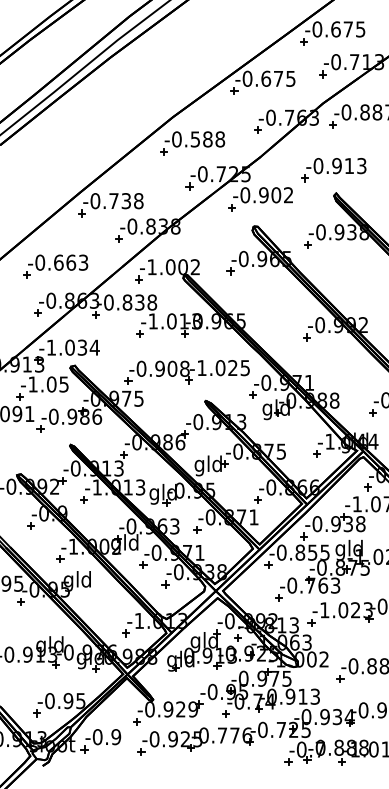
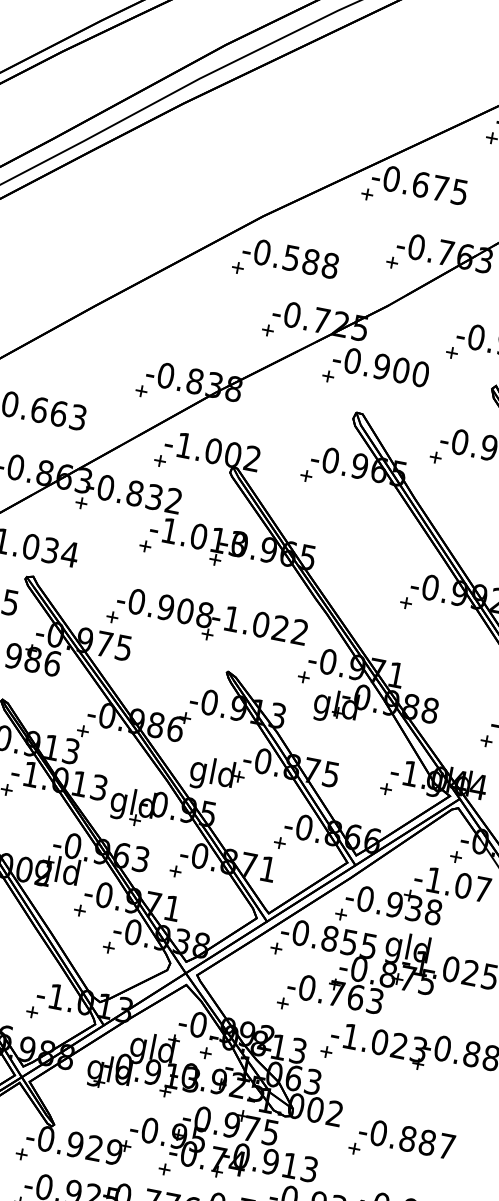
text: (288, 195) -> (420, 374), -0.902 -> -0.900
part: (110, 205) -> (138, 335), removed
text: (152, 302) -> (174, 501), -0.838 -> -0.832
text: (244, 368) -> (298, 632), -1.025 -> -1.022

